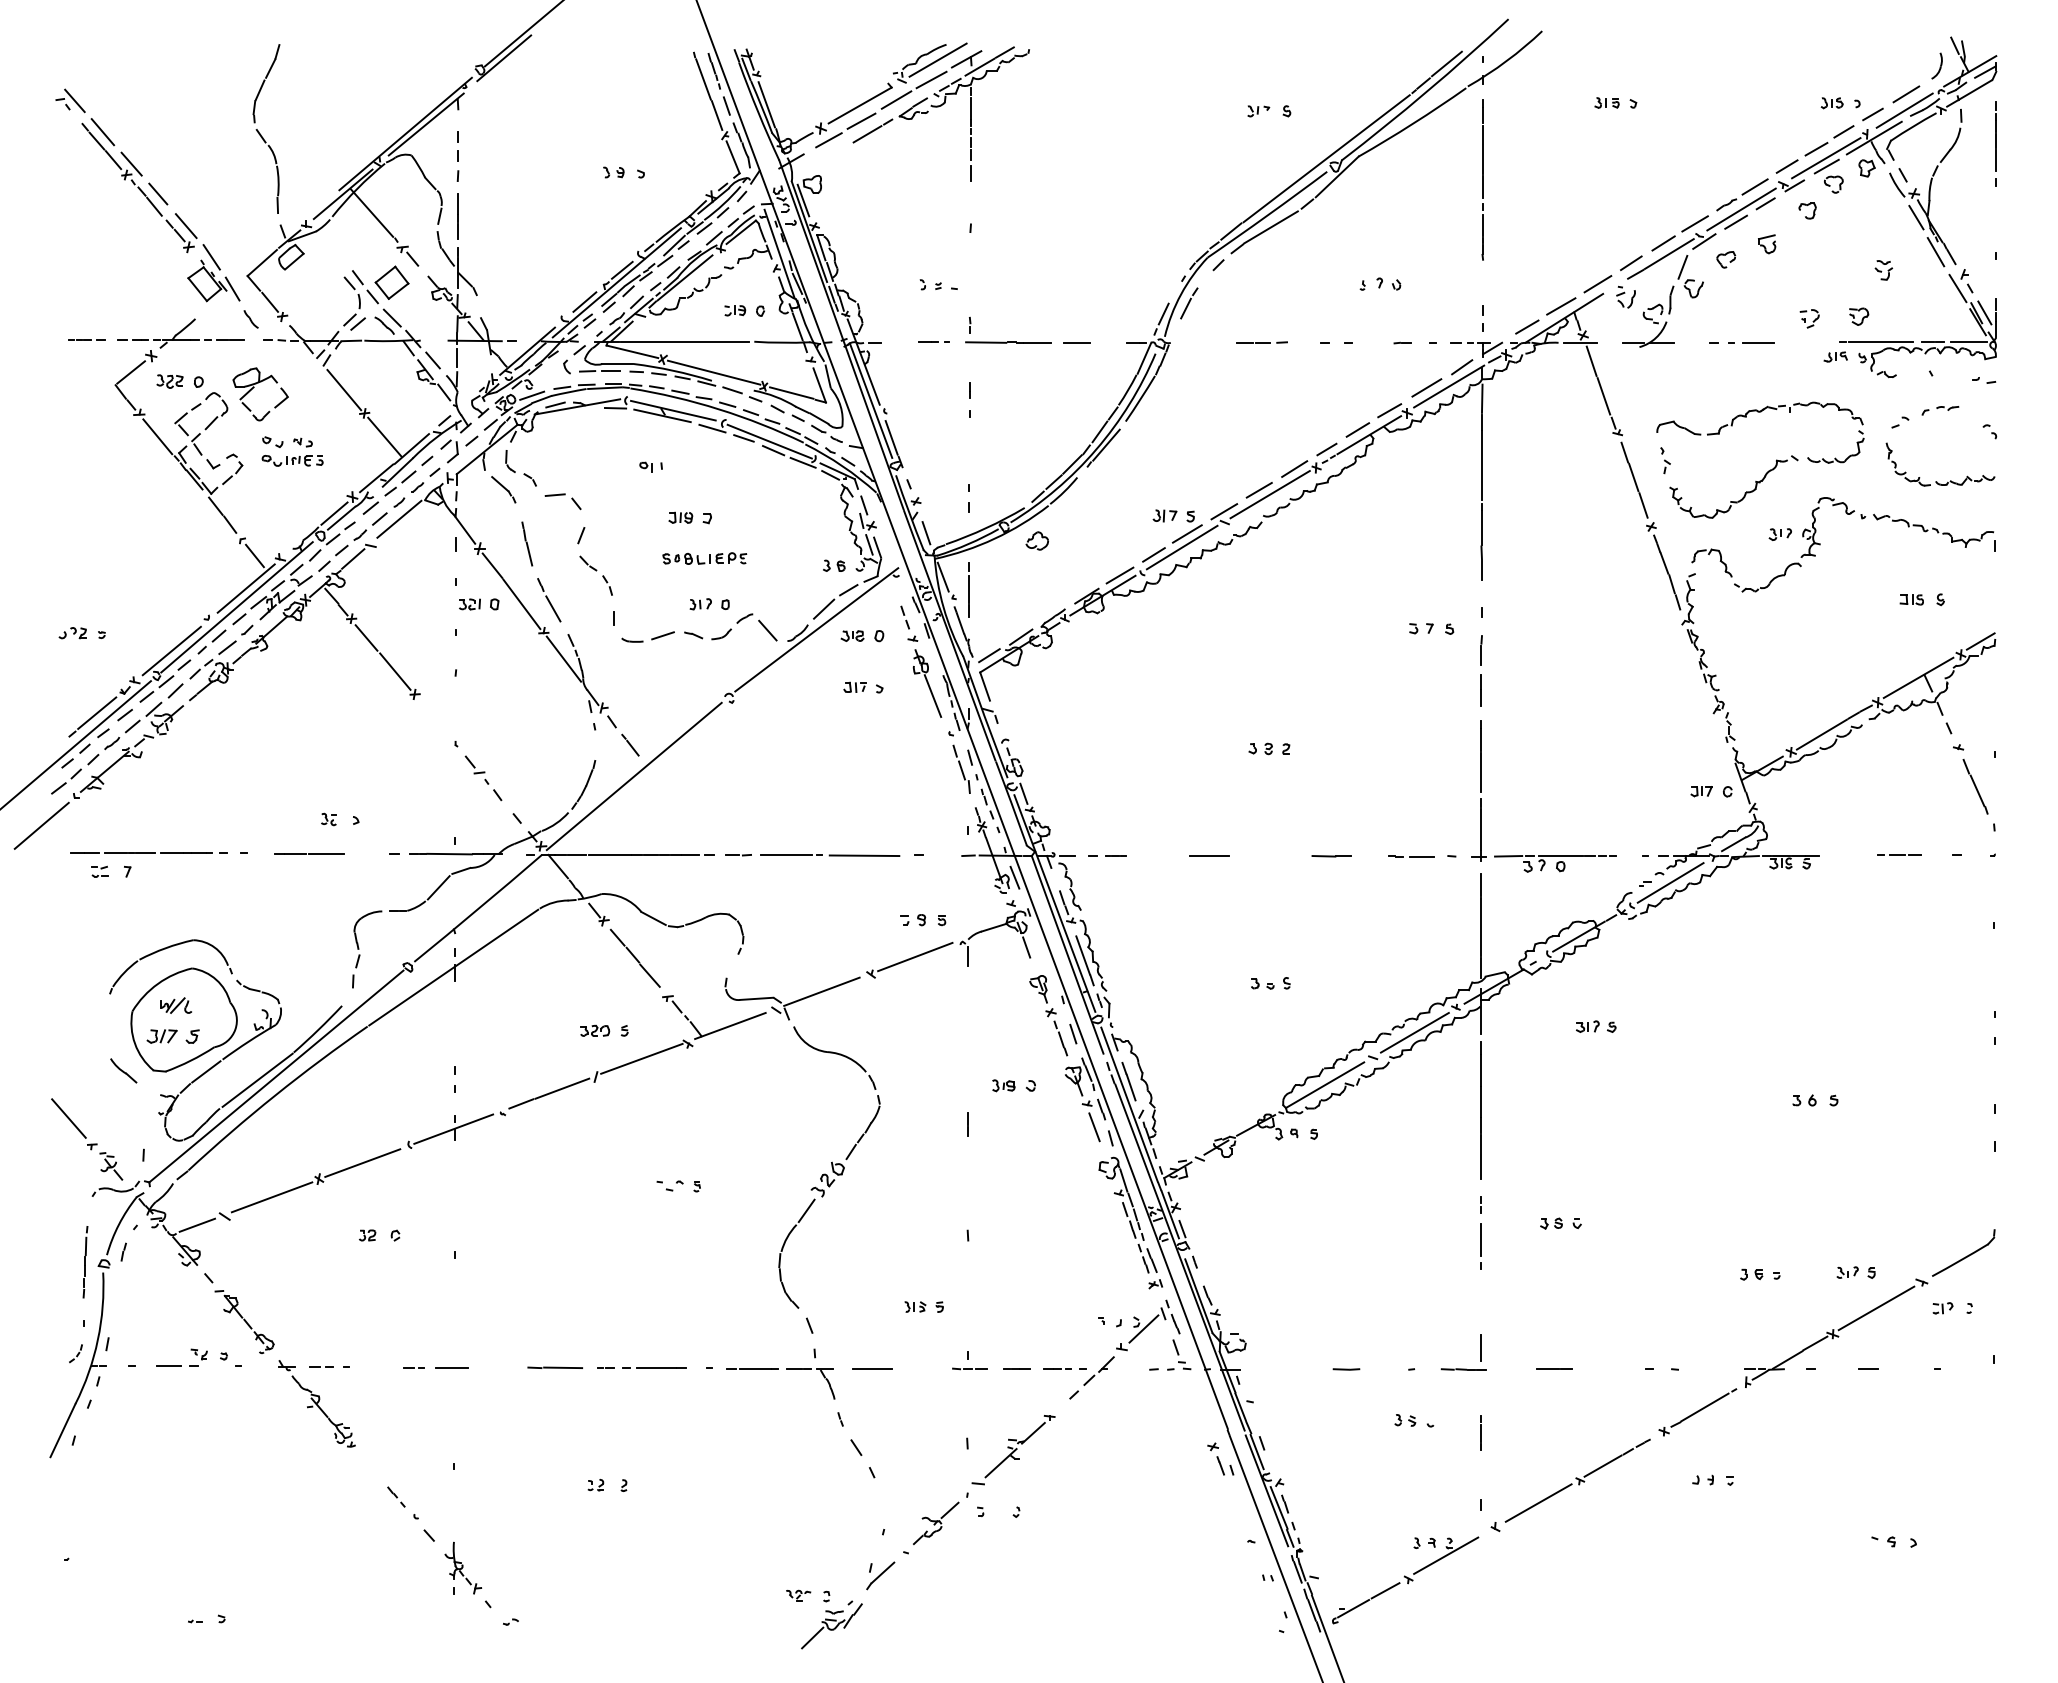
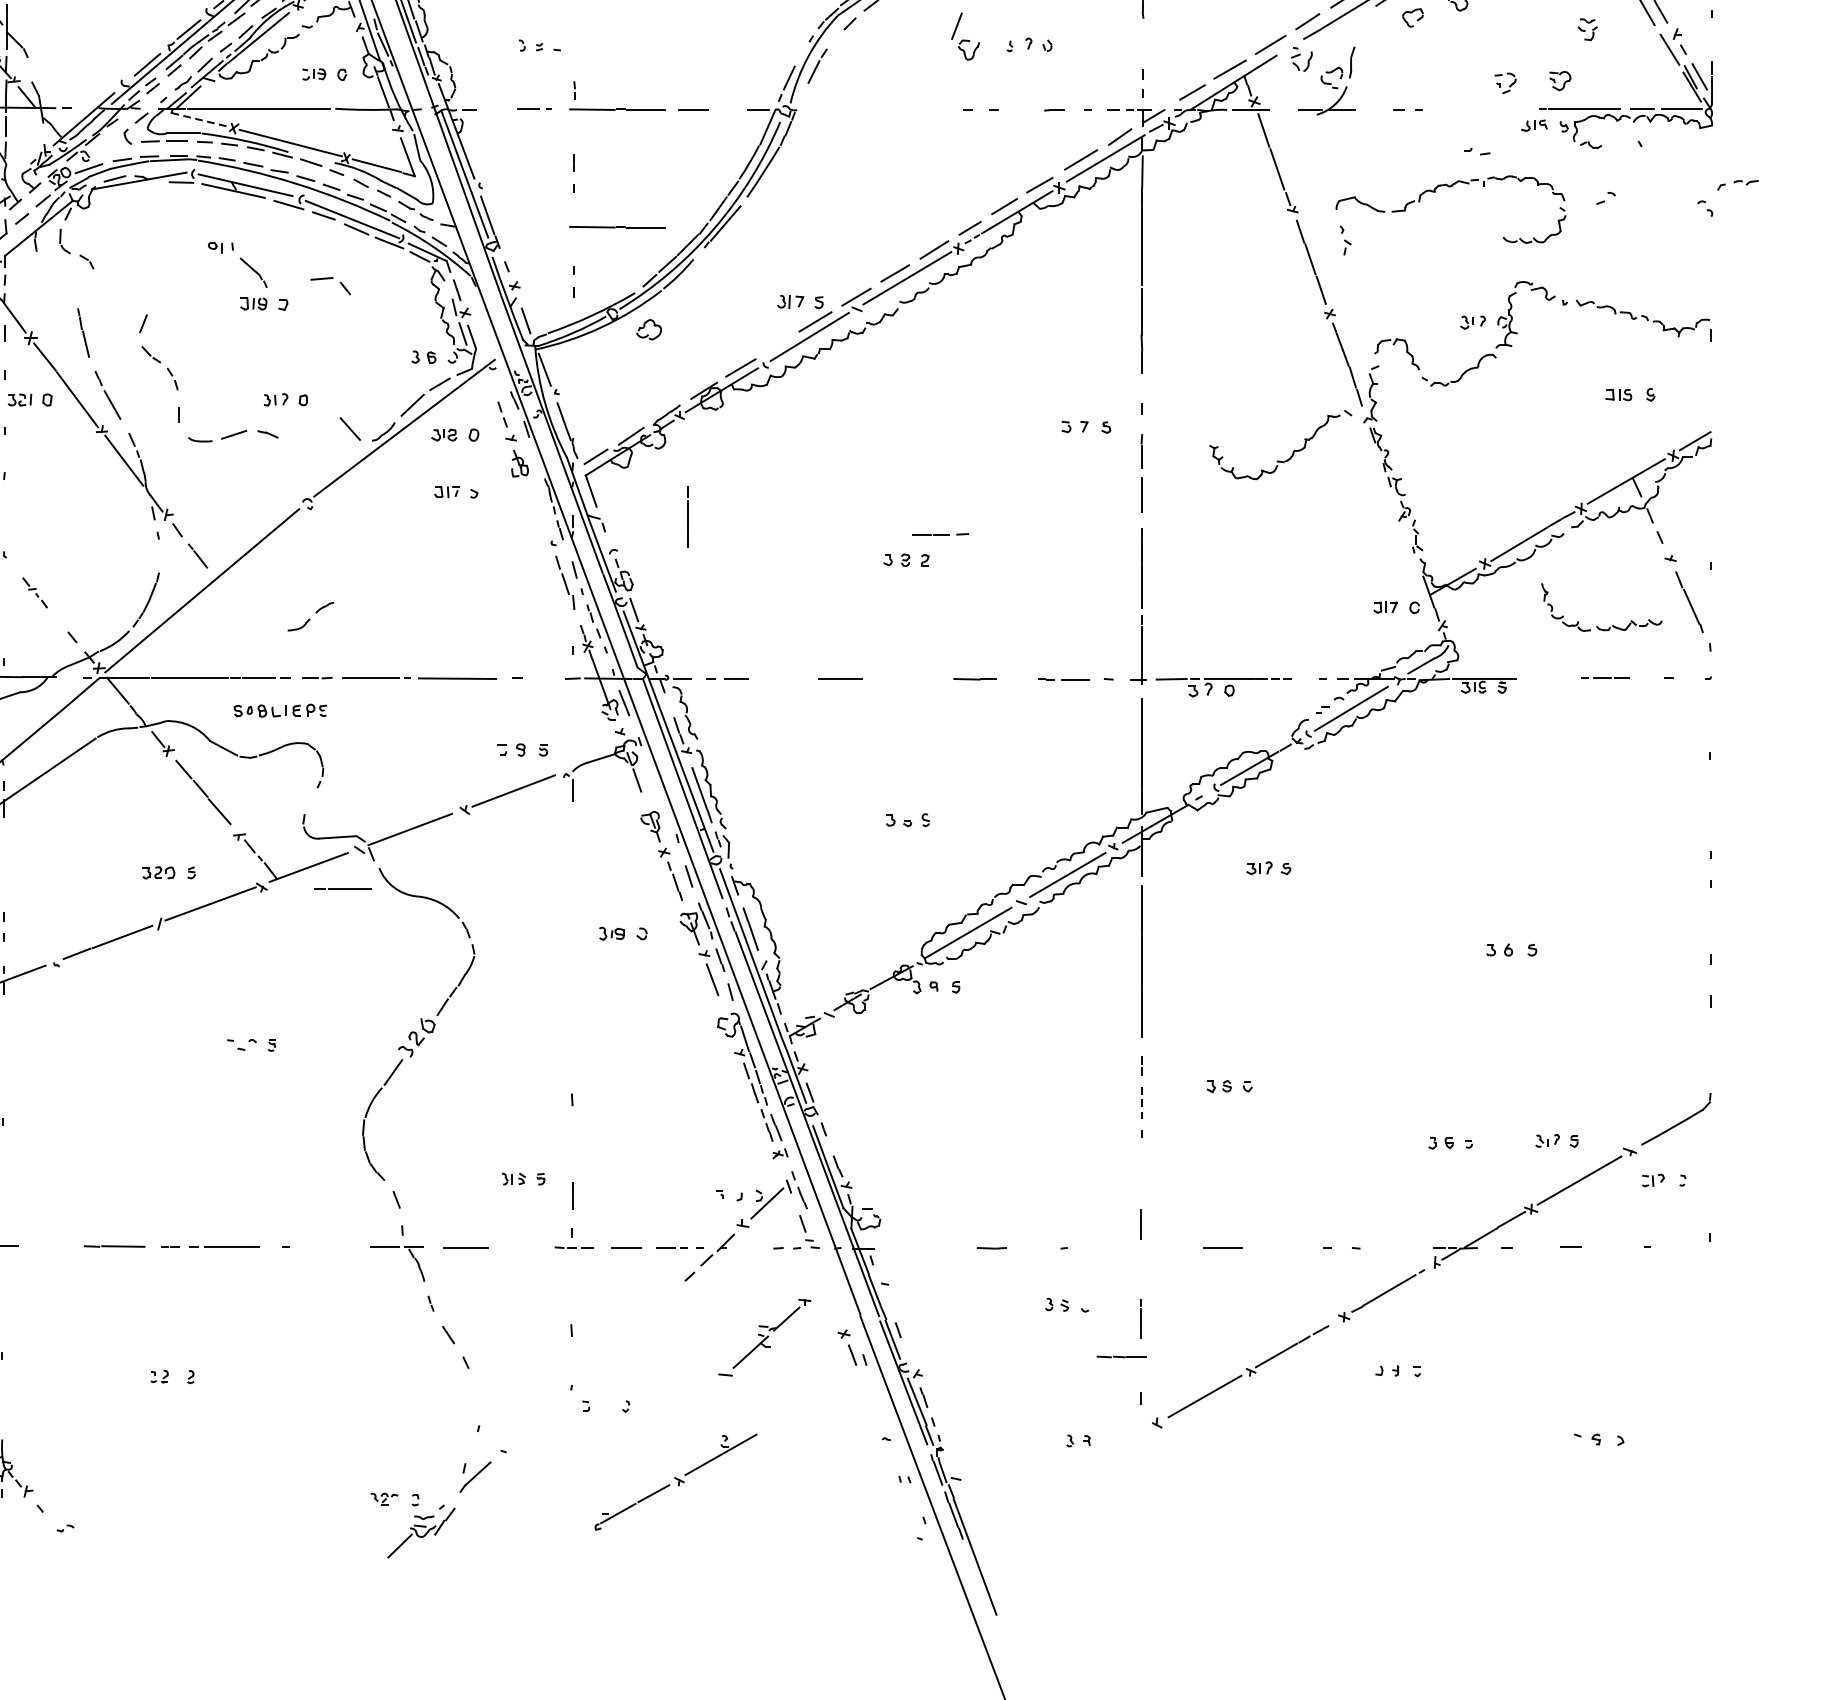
part: (1690, 276) -> (965, 36), moved
line: (1261, 342) -> (939, 534), moved
line: (1758, 342) -> (1448, 109), removed
line: (632, 351) -> (200, 119), solid -> dashed
part: (1984, 380) -> (1477, 151), moved
part: (1940, 410) -> (1738, 185), moved
line: (1008, 448) -> (617, 227), added
part: (1937, 481) -> (1598, 626), moved
part: (503, 489) -> (253, 272), moved
part: (1744, 493) -> (1292, 452), moved
part: (562, 501) -> (329, 285), moved
line: (1153, 554) -> (777, 344), removed
part: (704, 558) -> (280, 710), moved
line: (968, 589) -> (687, 516), moved
part: (732, 626) -> (311, 616), moved
line: (932, 696) -> (532, 502), removed
part: (483, 778) -> (35, 593), size x0.6
line: (967, 1124) -> (571, 1196), moved
line: (1481, 1239) -> (1141, 1104), solid -> dashed
line: (752, 1368) -> (343, 889), moved
line: (1463, 1369) -> (1121, 1357), moved
part: (1013, 1450) -> (764, 1338), moved
part: (936, 1523) -> (537, 1419), removed
part: (1405, 1580) -> (675, 1482), moved

